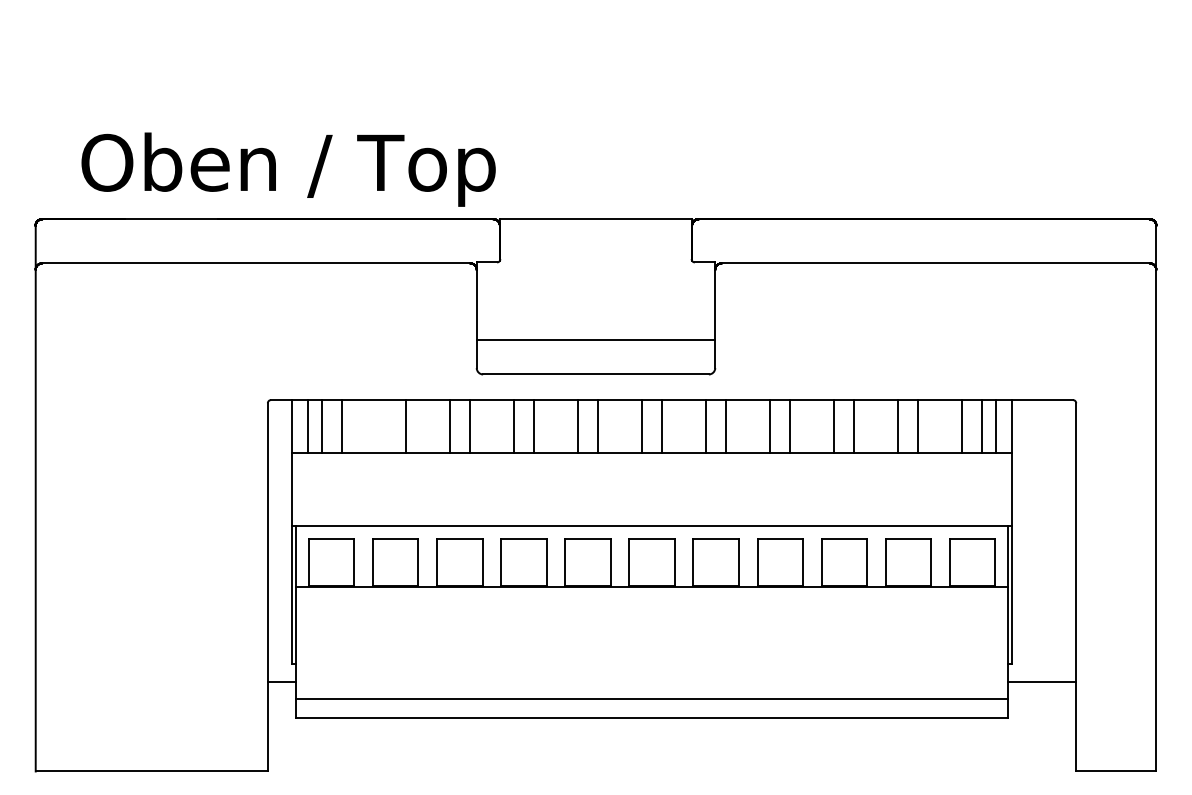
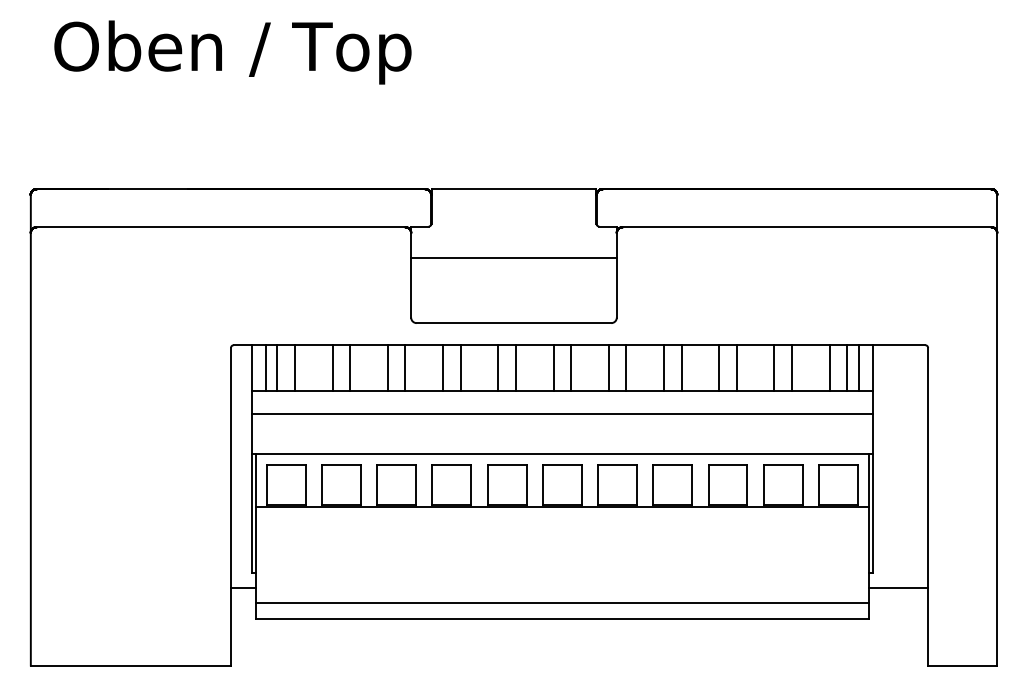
text: (288, 169) -> (232, 52), moved
line: (595, 340) -> (513, 258), moved
line: (385, 425) -> (332, 367), added
line: (651, 480) -> (561, 414), added

